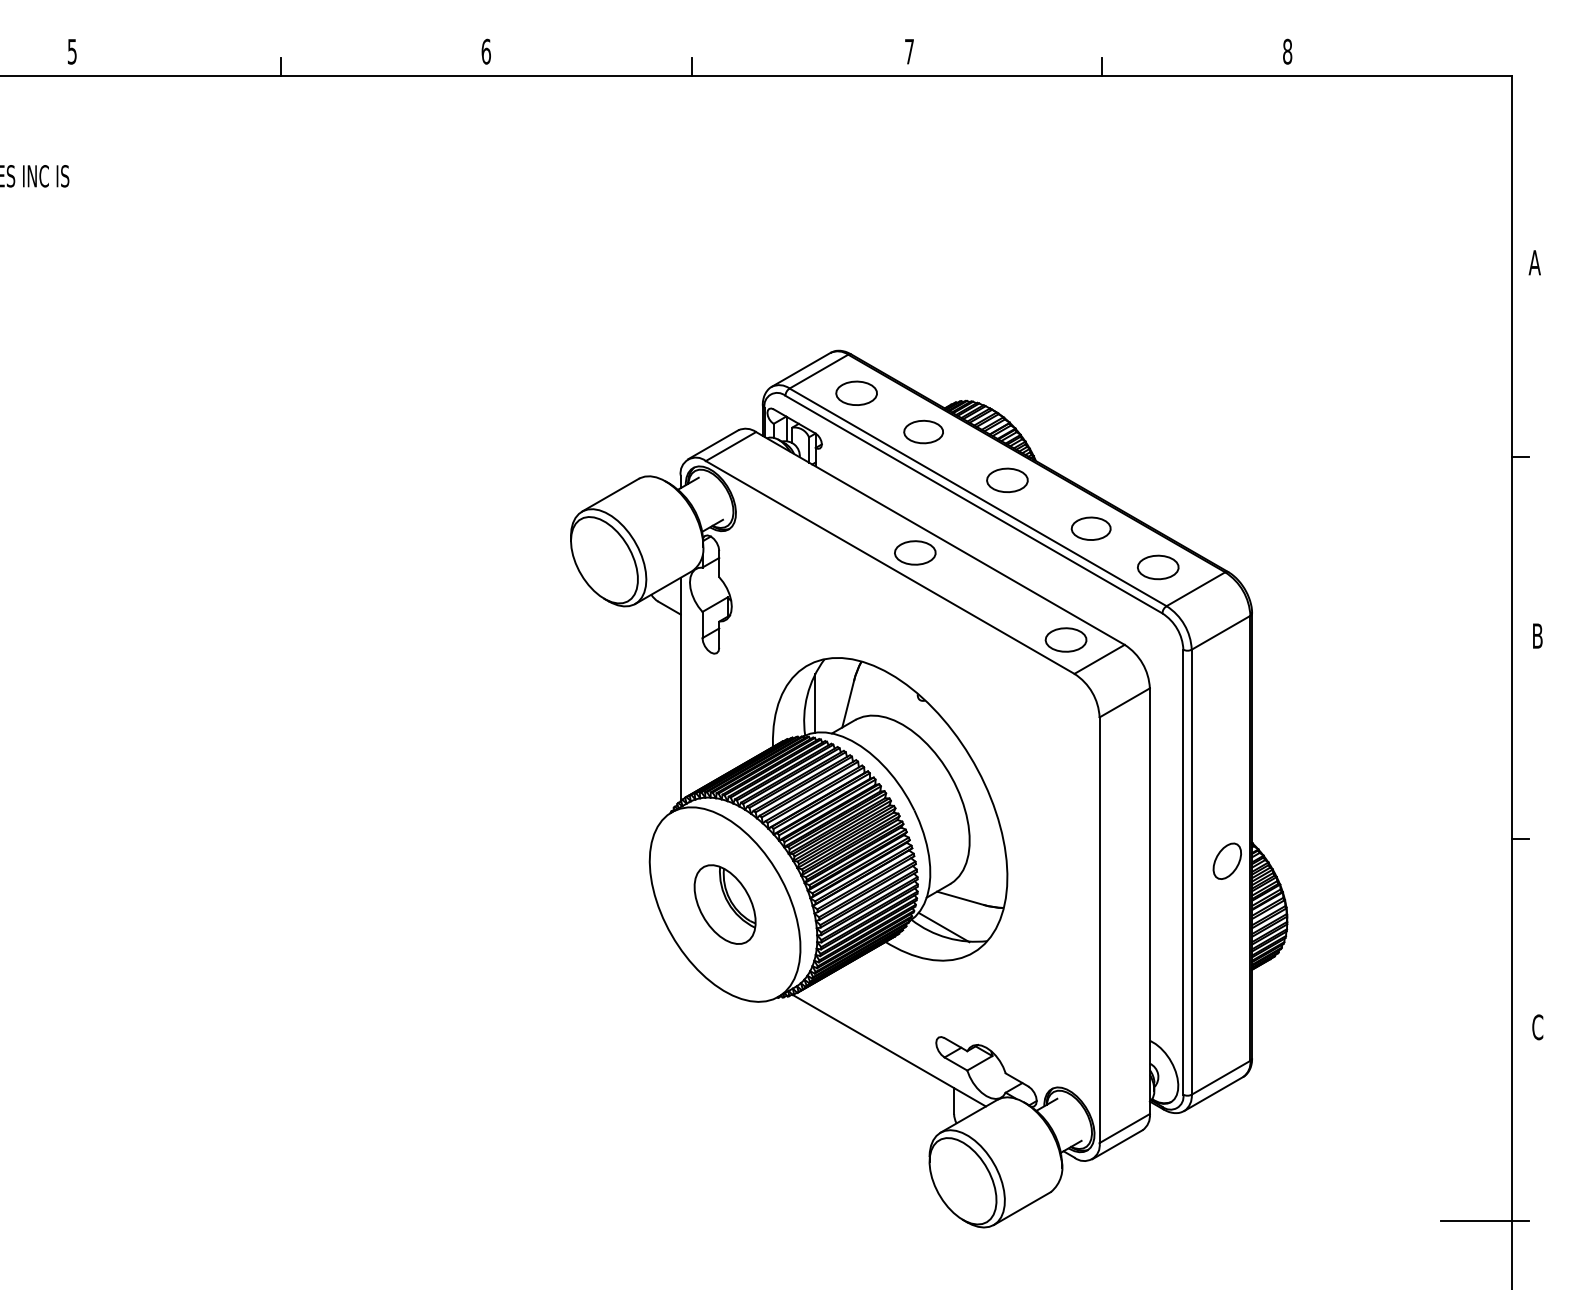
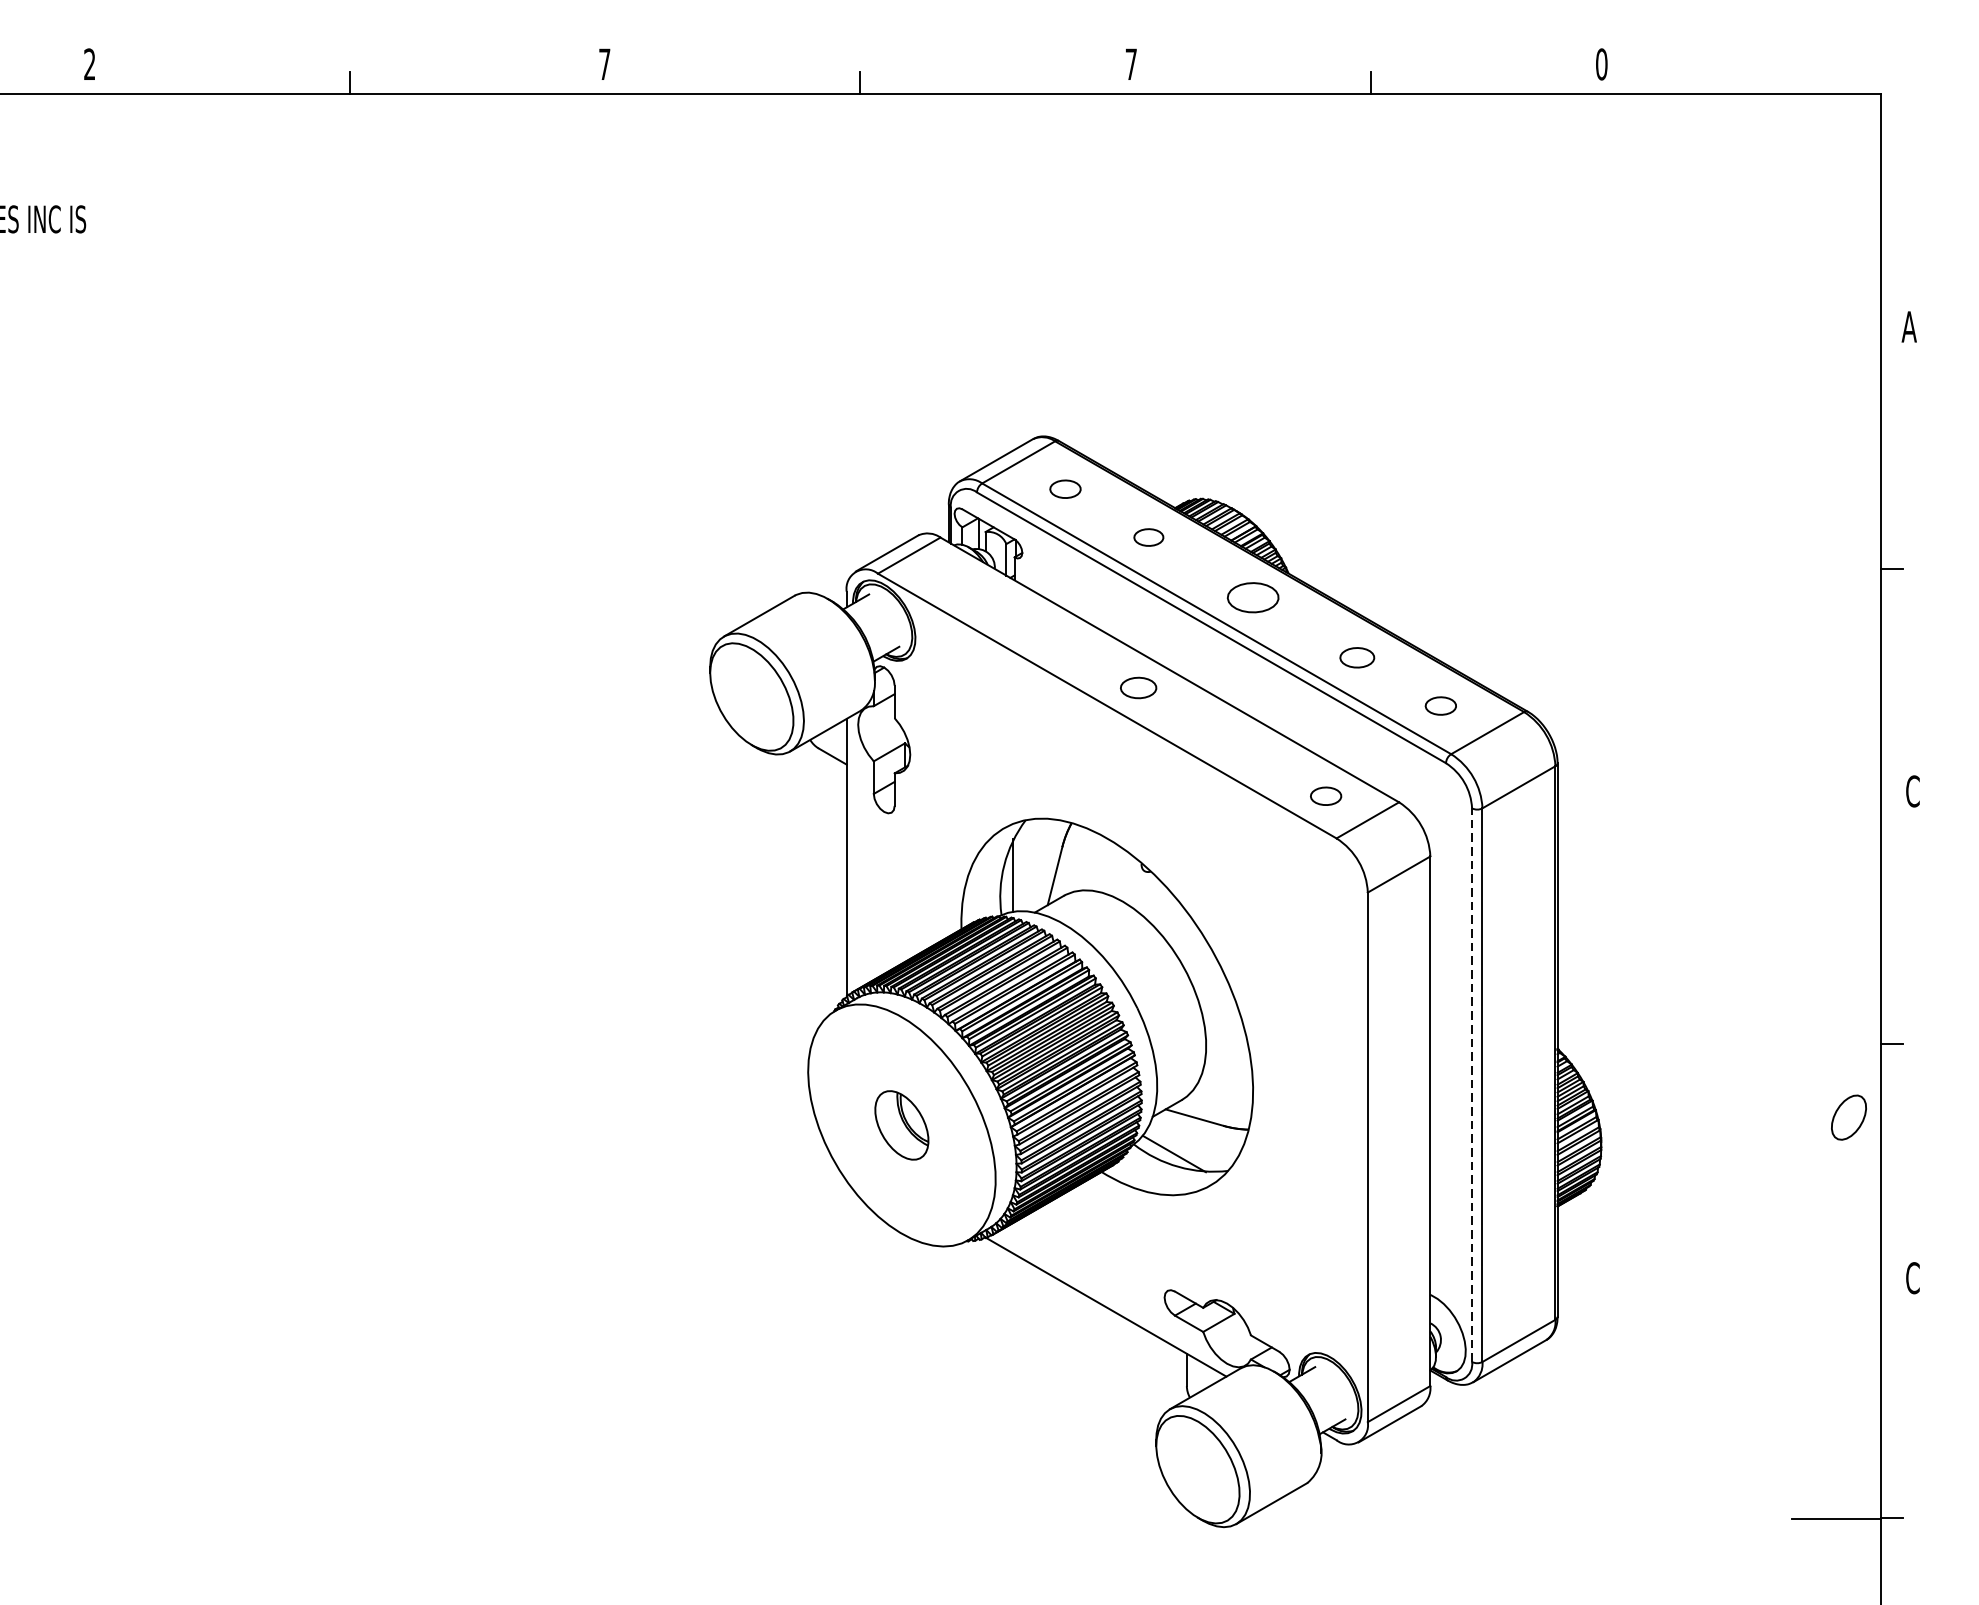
text: (71, 51) -> (88, 64), 5 -> 2
text: (485, 51) -> (603, 64), 6 -> 7
text: (1287, 51) -> (1601, 64), 8 -> 0
part: (856, 392) -> (1065, 488), size x0.6
part: (923, 431) -> (1148, 536), size x0.6
part: (1090, 528) -> (1356, 657), size x0.7
part: (915, 552) -> (1138, 687), size x0.7
part: (1158, 567) -> (1441, 706), size x0.6
text: (1537, 635) -> (1912, 790), B -> C
part: (1065, 639) -> (1325, 795), size x0.6
part: (1226, 860) -> (1847, 1116), moved
line: (1183, 872) -> (1472, 1085), solid -> dashed
part: (724, 904) -> (901, 1125), size x0.7

